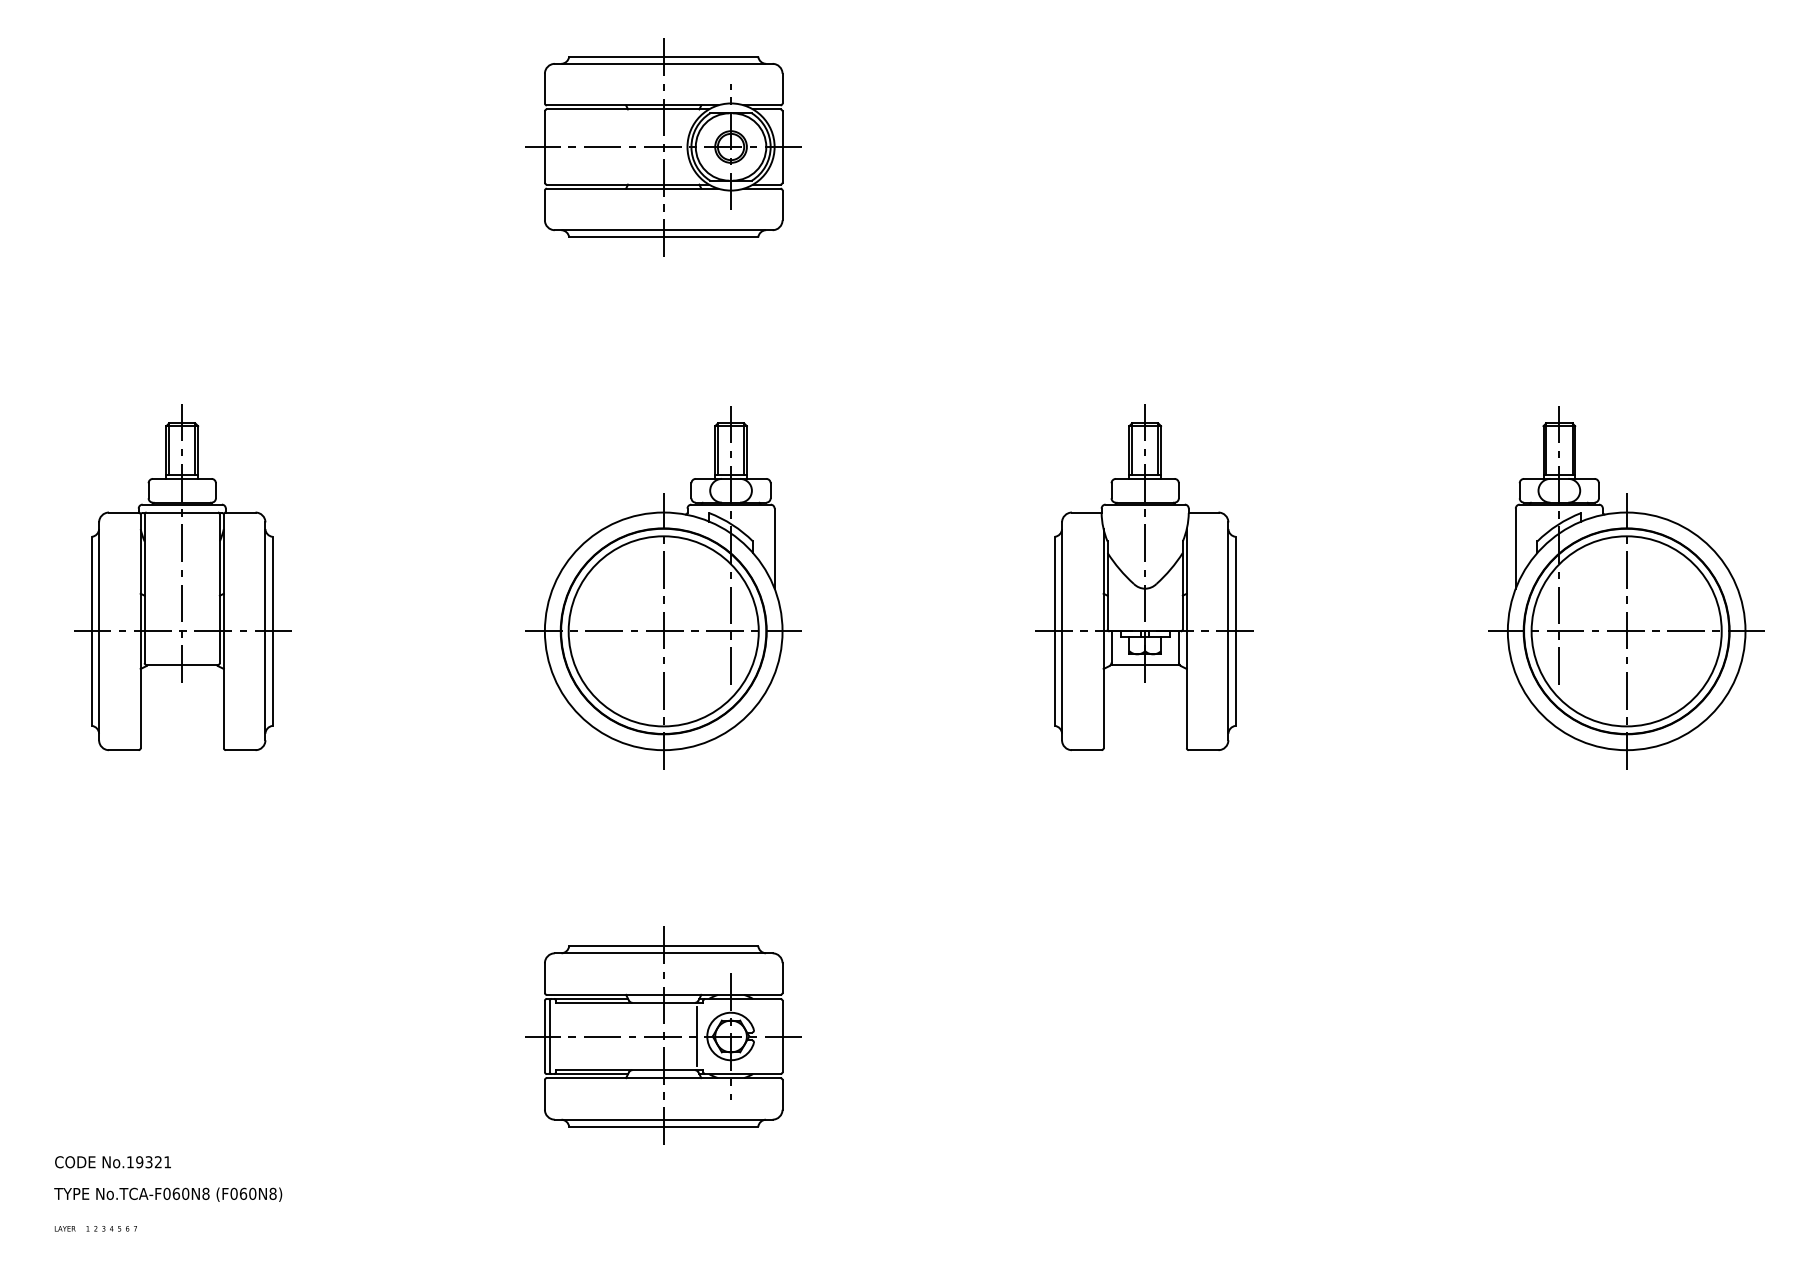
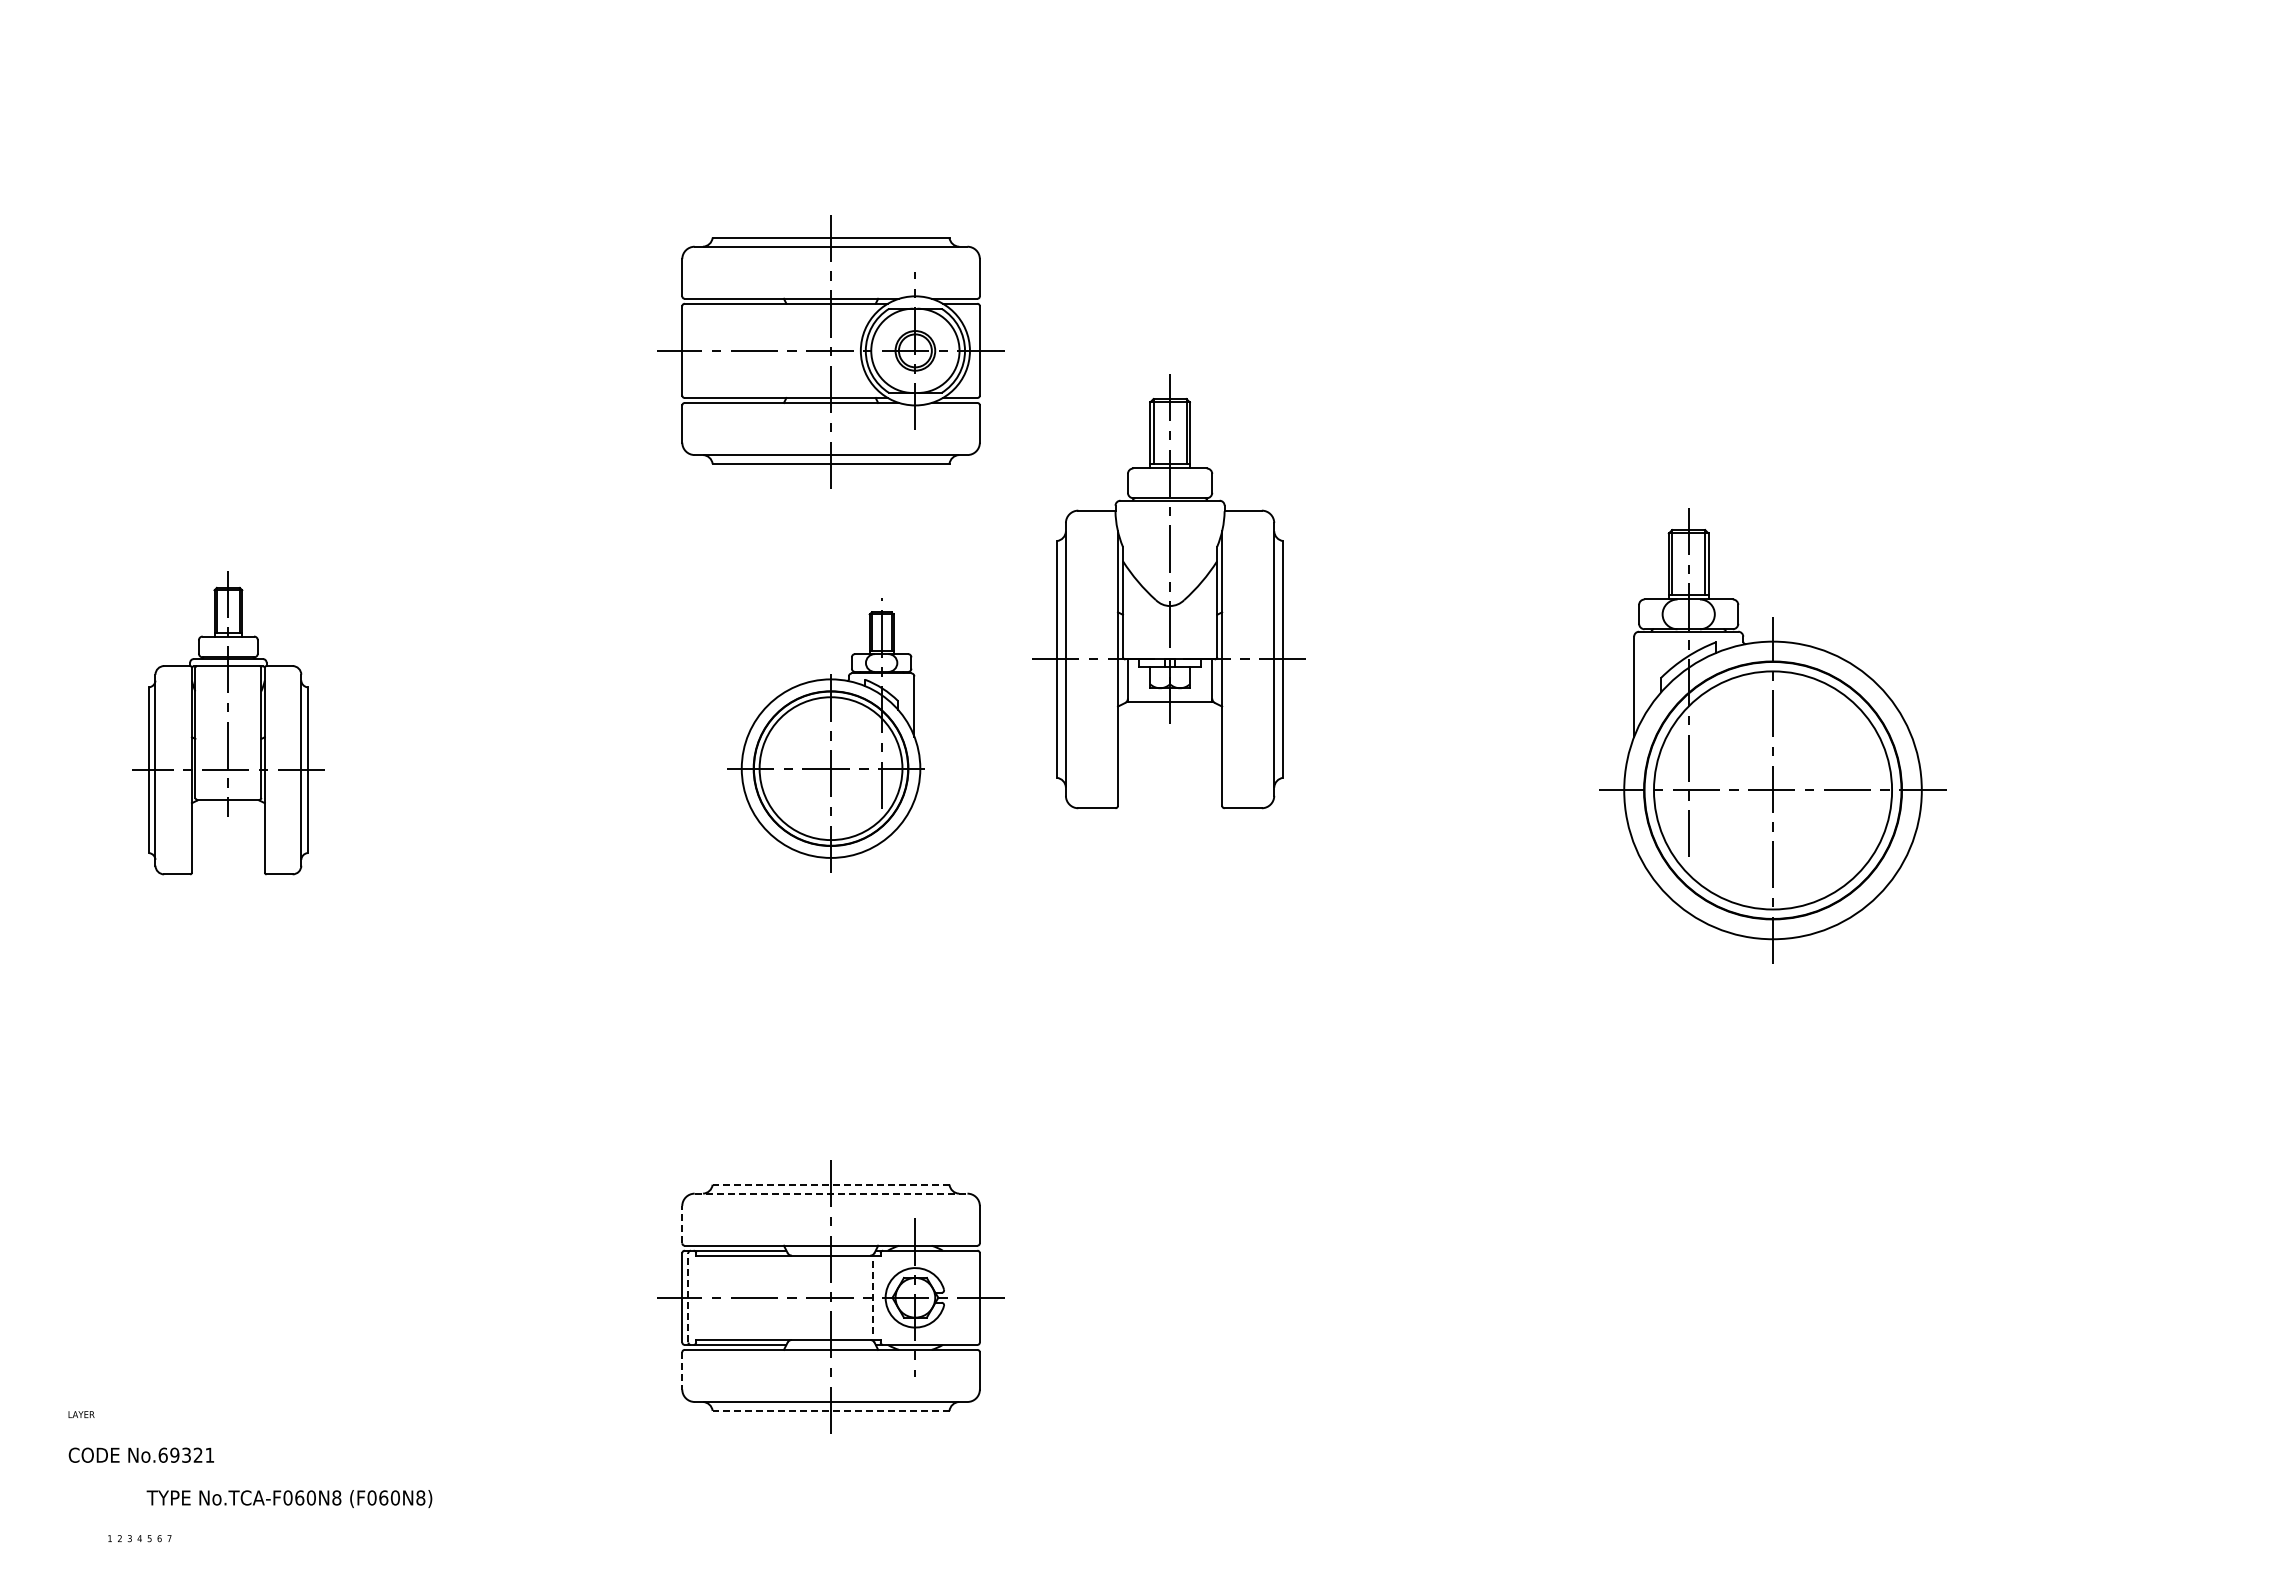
part: (663, 147) -> (830, 351), moved
part: (182, 577) -> (228, 722), size x0.7
part: (1143, 577) -> (1168, 591), moved
part: (663, 587) -> (830, 735), size x0.6
part: (1626, 587) -> (1772, 735), moved
line: (663, 946) -> (830, 1184), solid -> dashed
line: (664, 953) -> (831, 1193), solid -> dashed
line: (545, 977) -> (682, 1224), solid -> dashed
line: (549, 1036) -> (688, 1297), solid -> dashed
line: (696, 1037) -> (872, 1298), solid -> dashed
line: (545, 1094) -> (682, 1370), solid -> dashed
line: (663, 1126) -> (830, 1410), solid -> dashed
text: (129, 1161) -> (162, 1454), No.19321 -> No.69321
text: (168, 1194) -> (289, 1498), moved
text: (65, 1228) -> (81, 1414), moved

